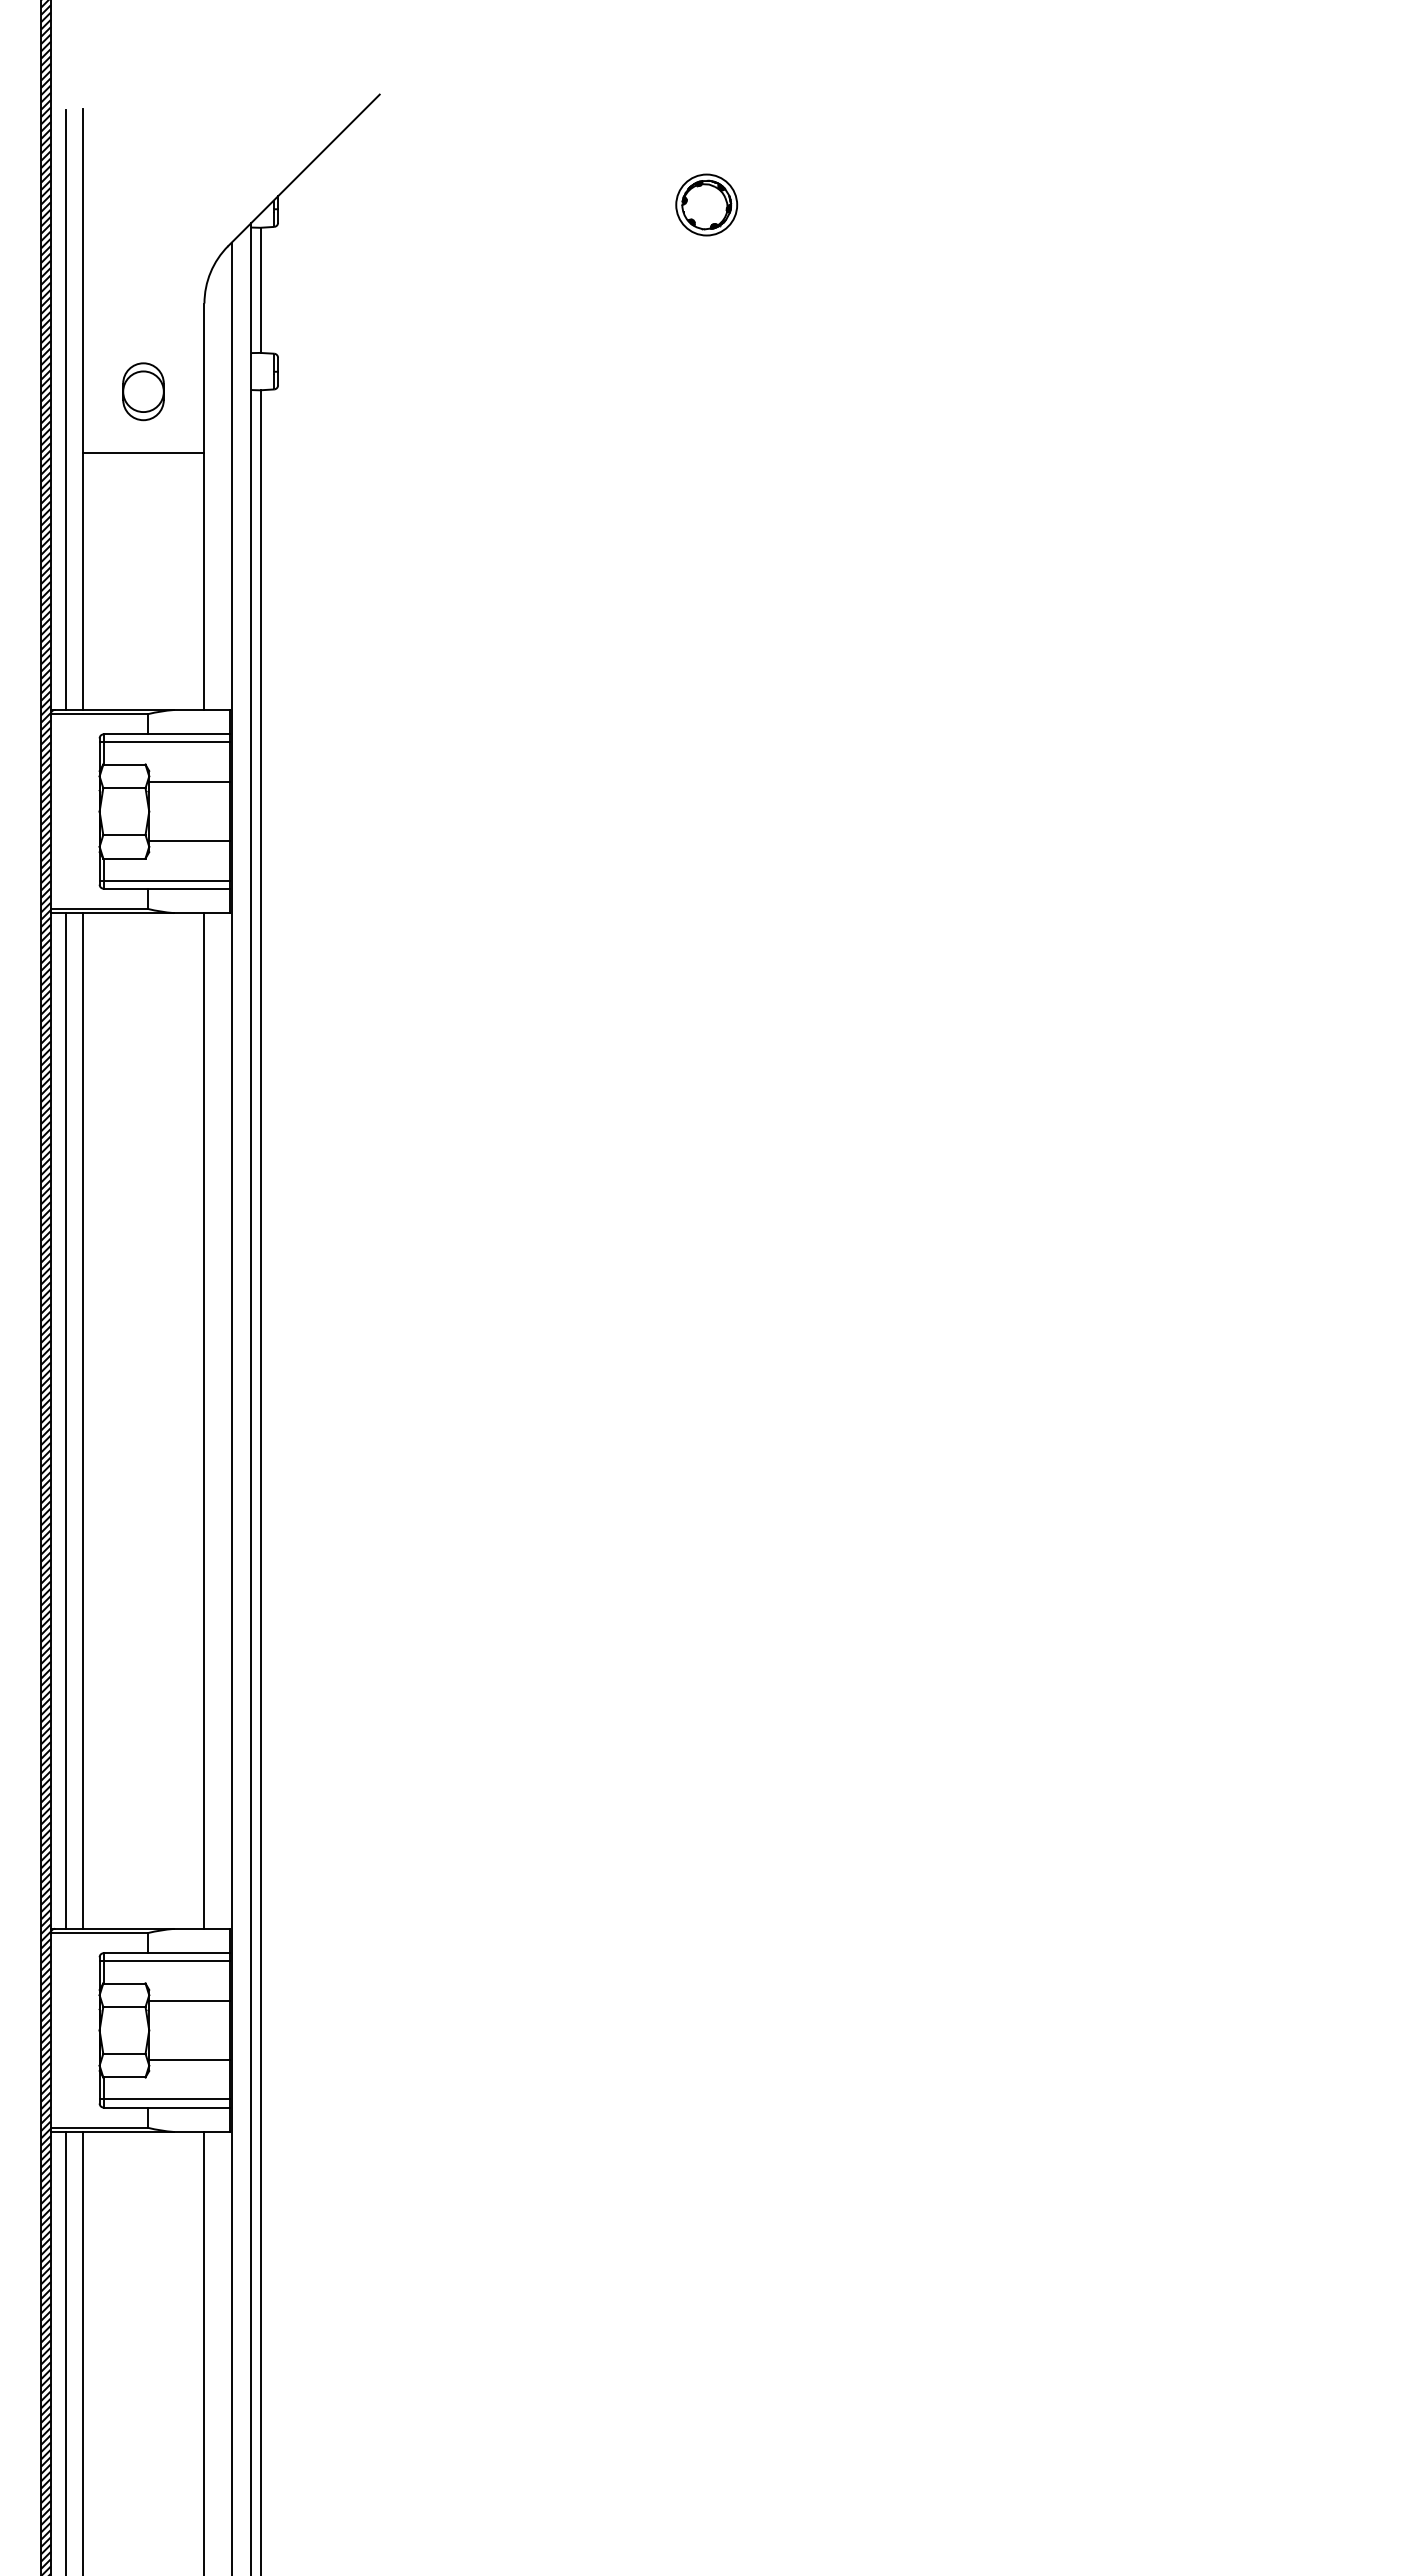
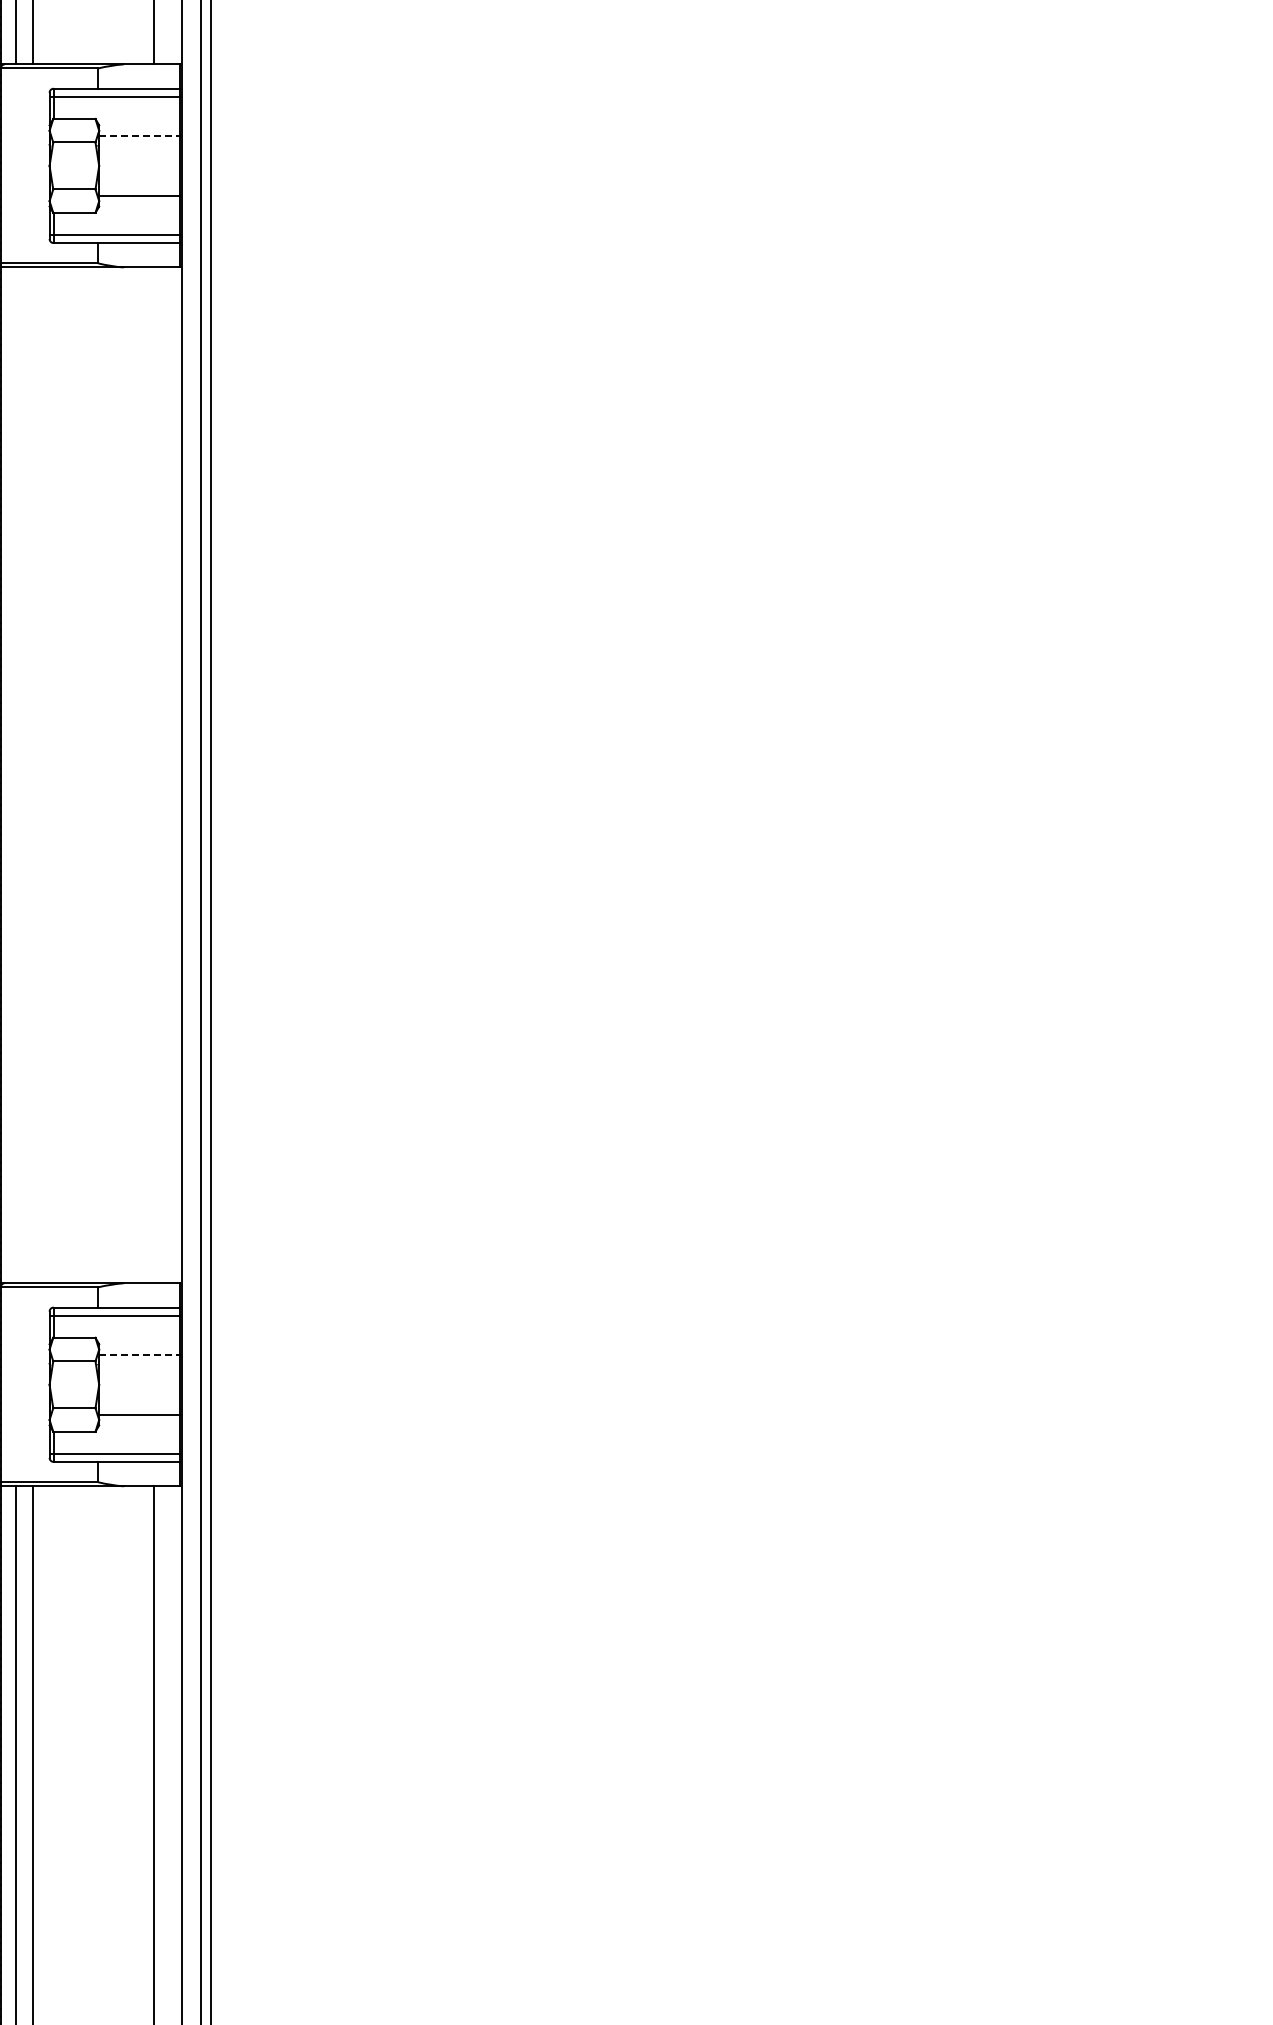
line: (189, 781) -> (139, 135), solid -> dashed
line: (66, 1420) -> (16, 774), removed
line: (82, 1420) -> (32, 774), removed
line: (204, 1420) -> (154, 774), removed
line: (189, 2000) -> (139, 1354), solid -> dashed

